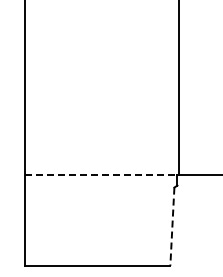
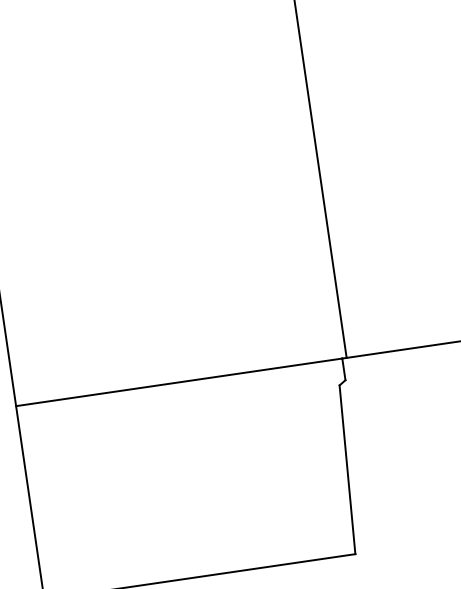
line: (101, 175) -> (179, 382), dashed -> solid
line: (172, 227) -> (347, 471), dashed -> solid

